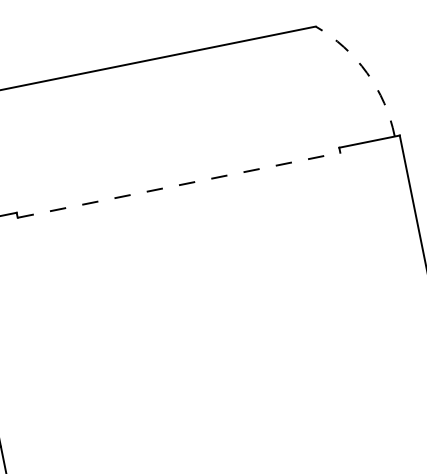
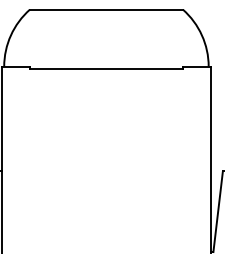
arc: (366, 73) -> (201, 35), dashed -> solid
line: (179, 186) -> (106, 69), dashed -> solid

